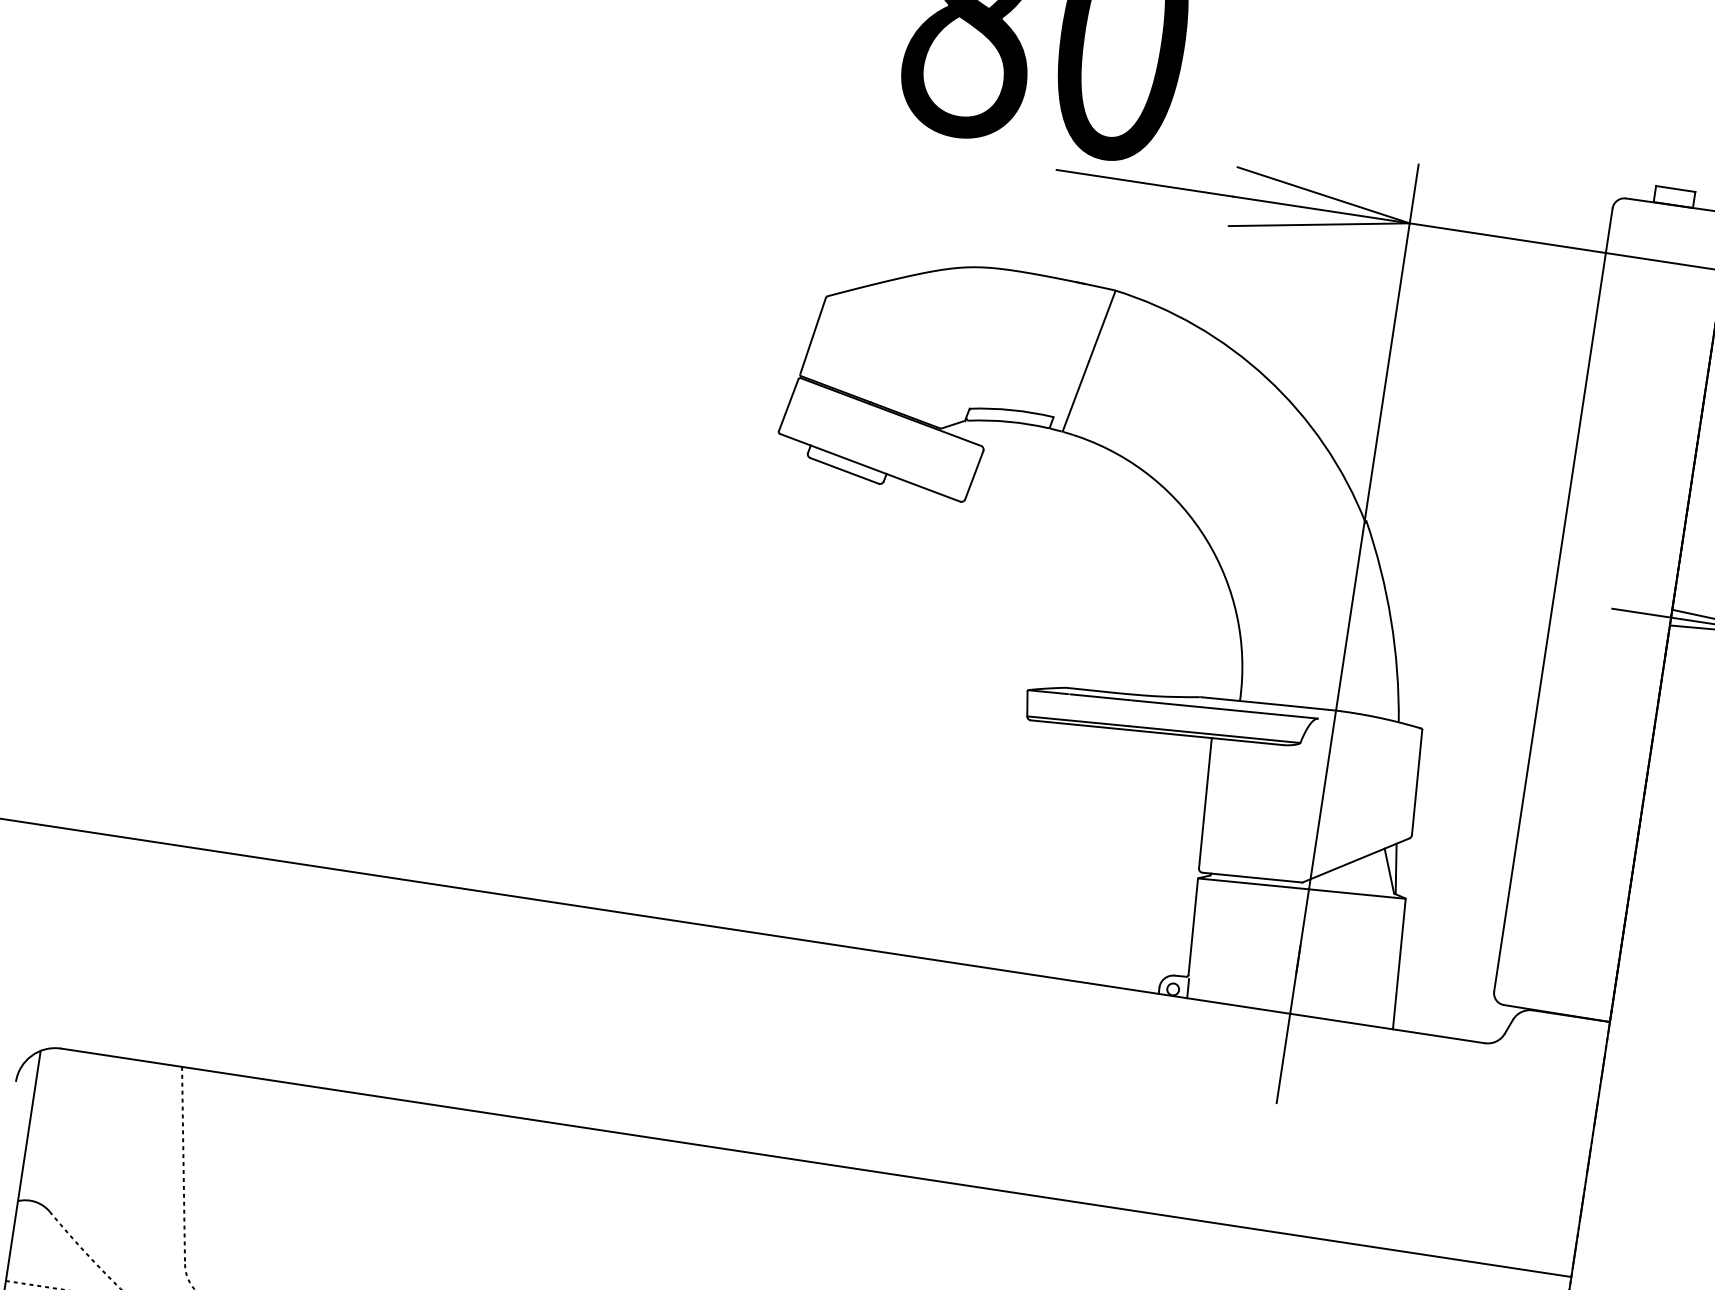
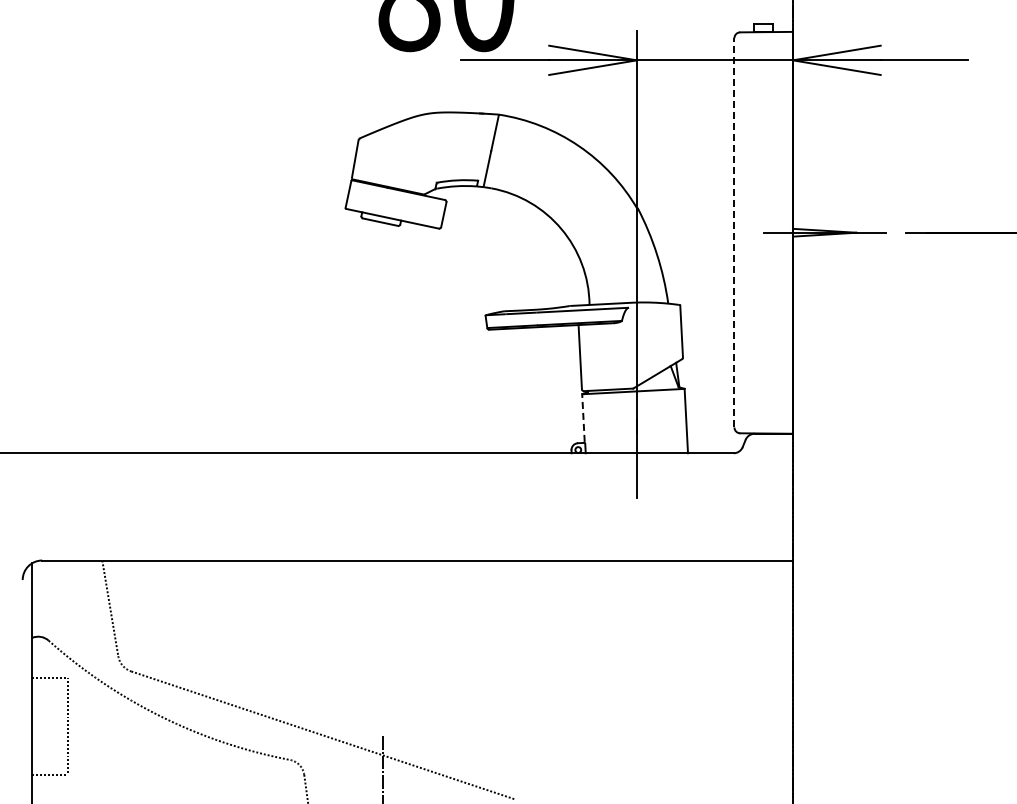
line: (1553, 599) -> (734, 232), solid -> dashed
line: (1193, 927) -> (583, 418), solid -> dashed

